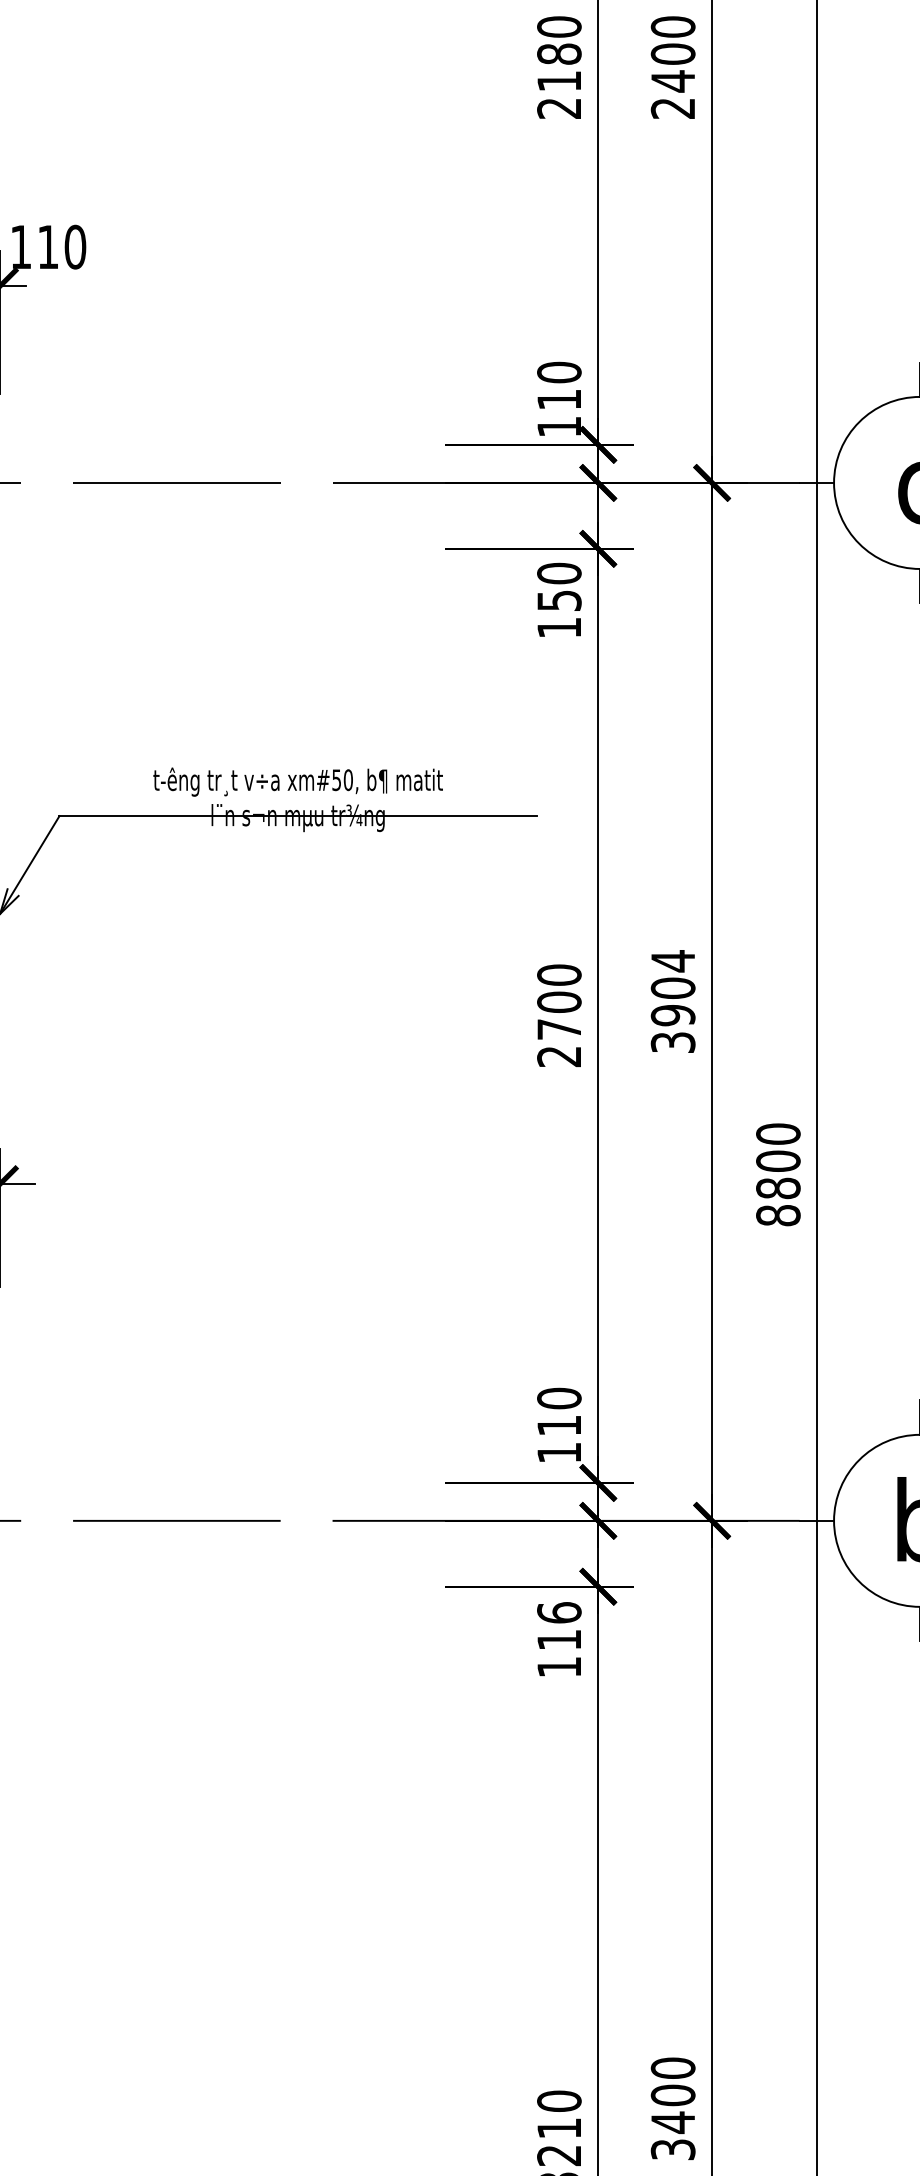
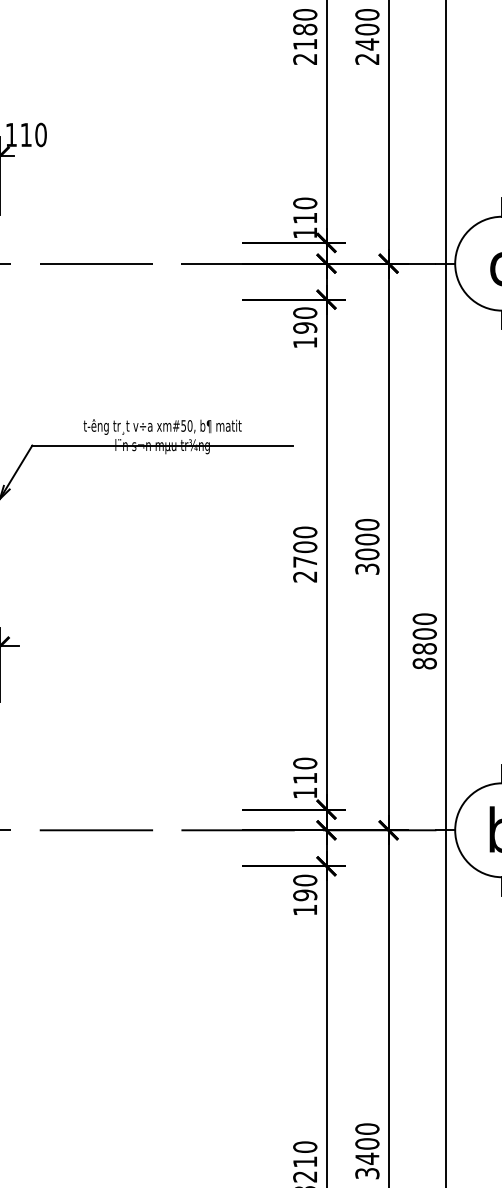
text: (559, 599) -> (305, 327), 150 -> 190
text: (673, 988) -> (367, 539), 3904 -> 3000
text: (559, 1625) -> (305, 887), 116 -> 190

